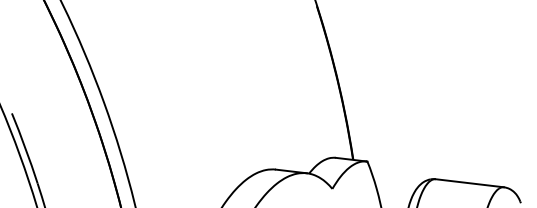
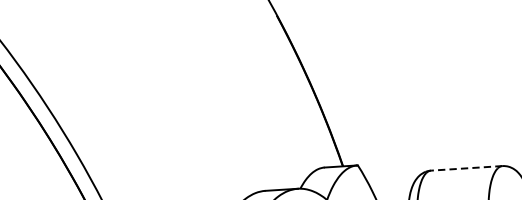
line: (469, 183) -> (466, 168), solid -> dashed

